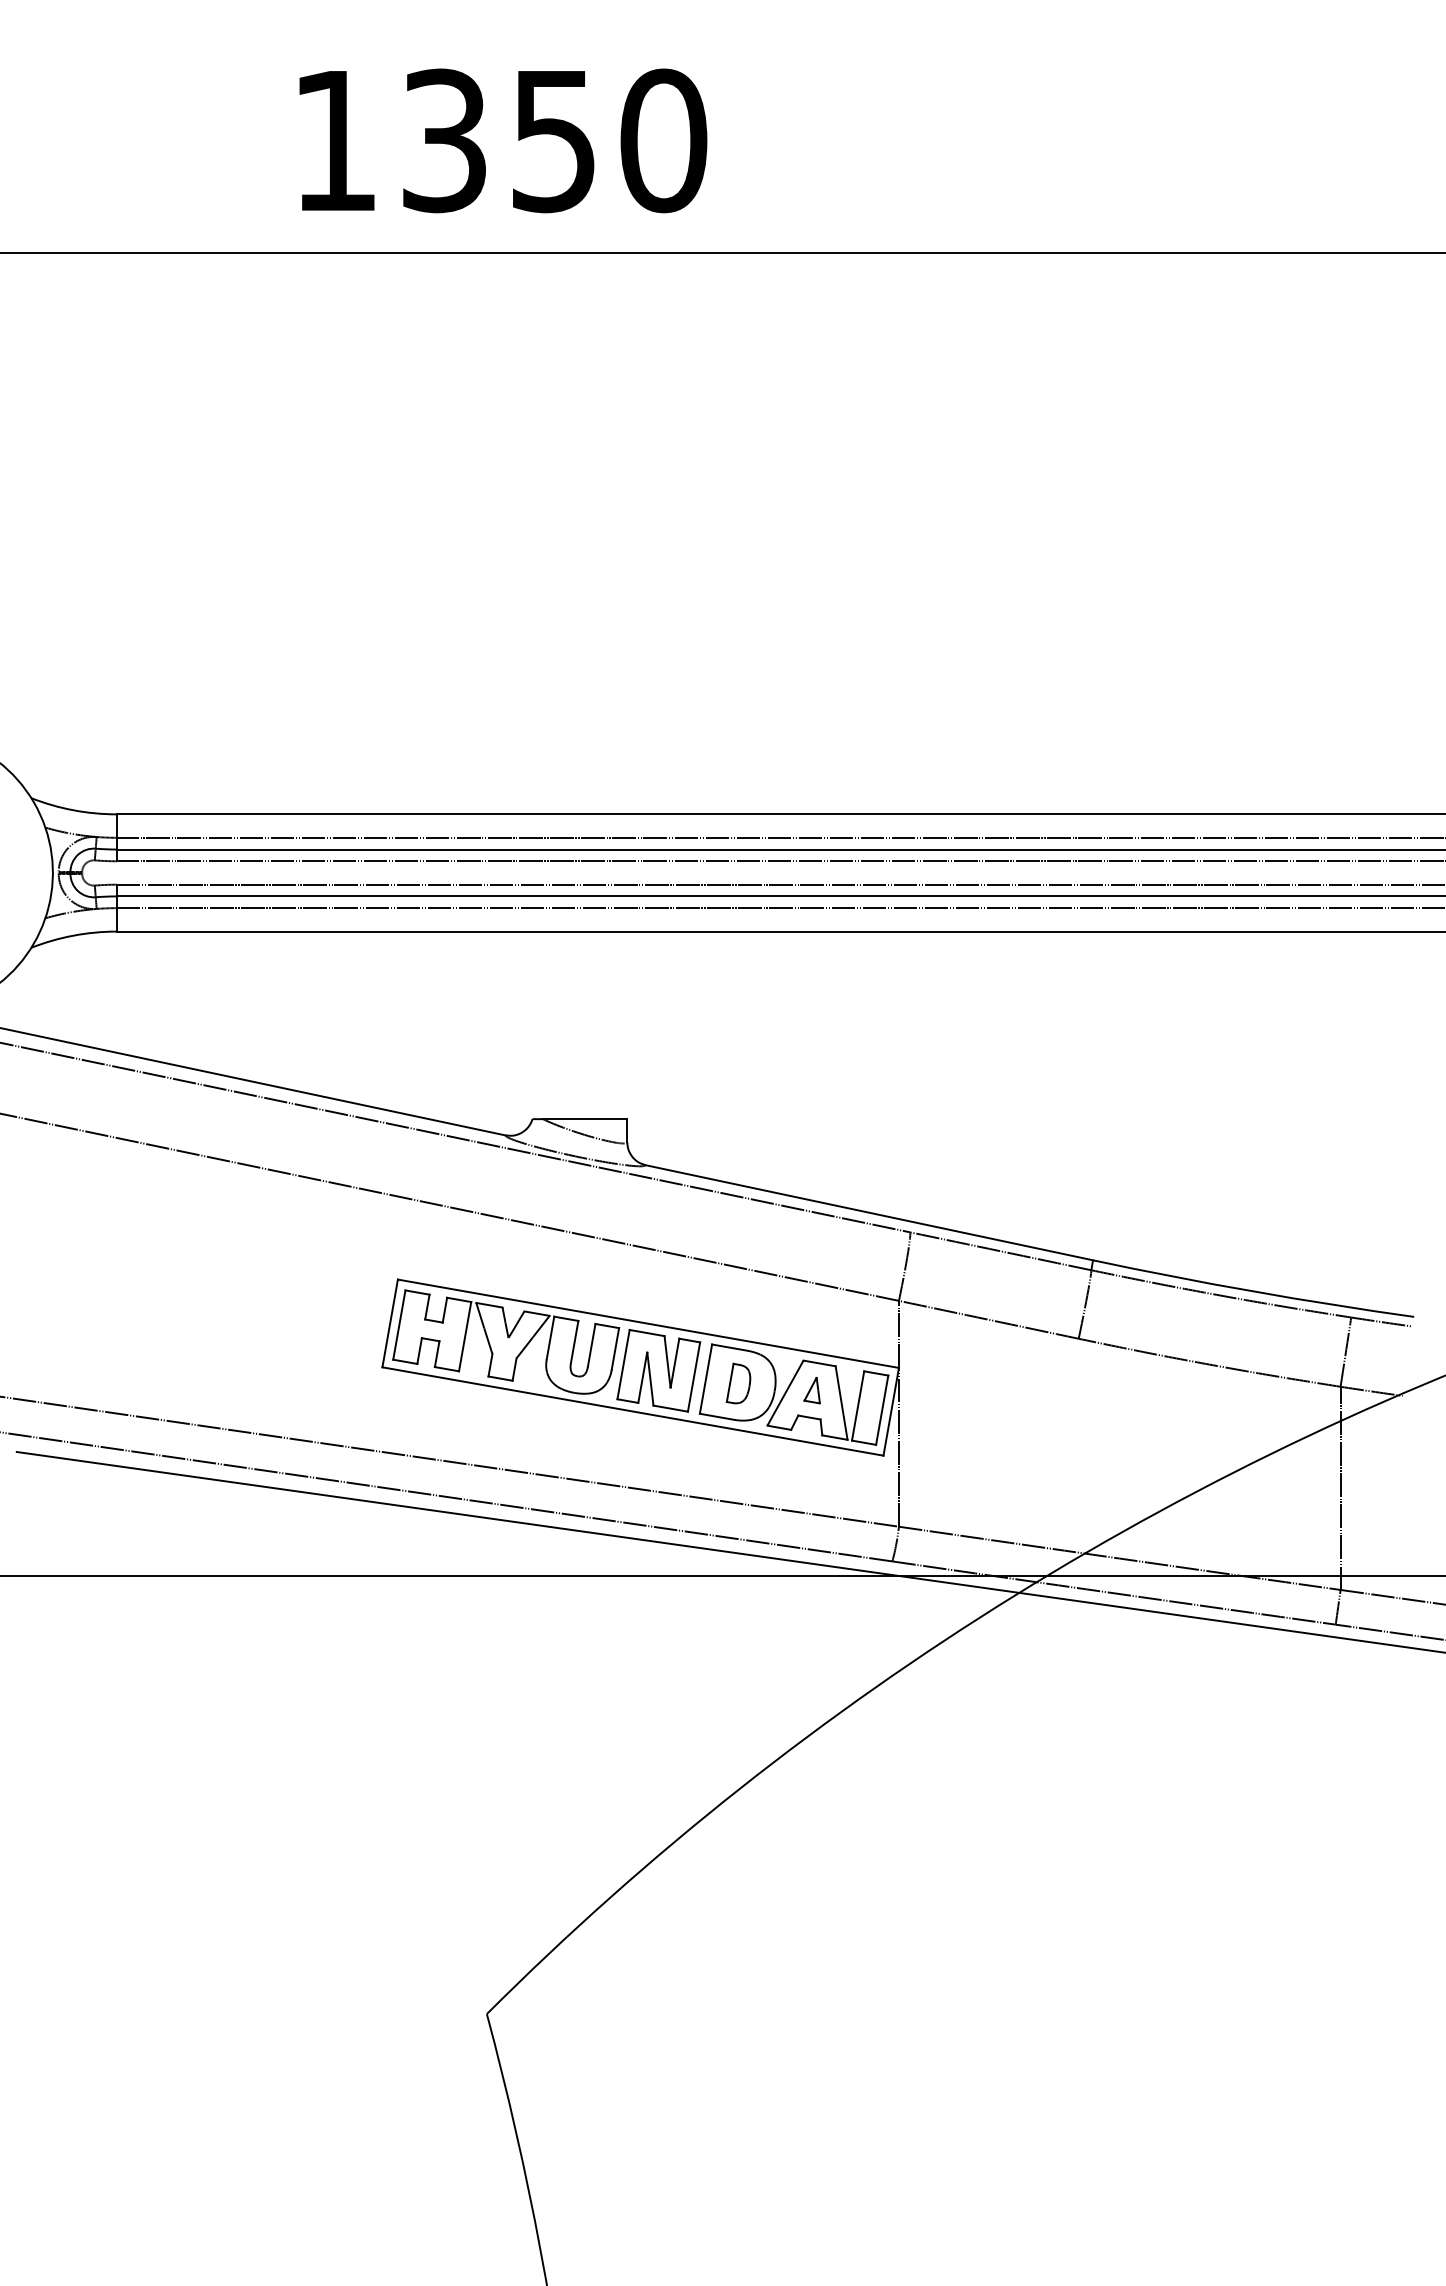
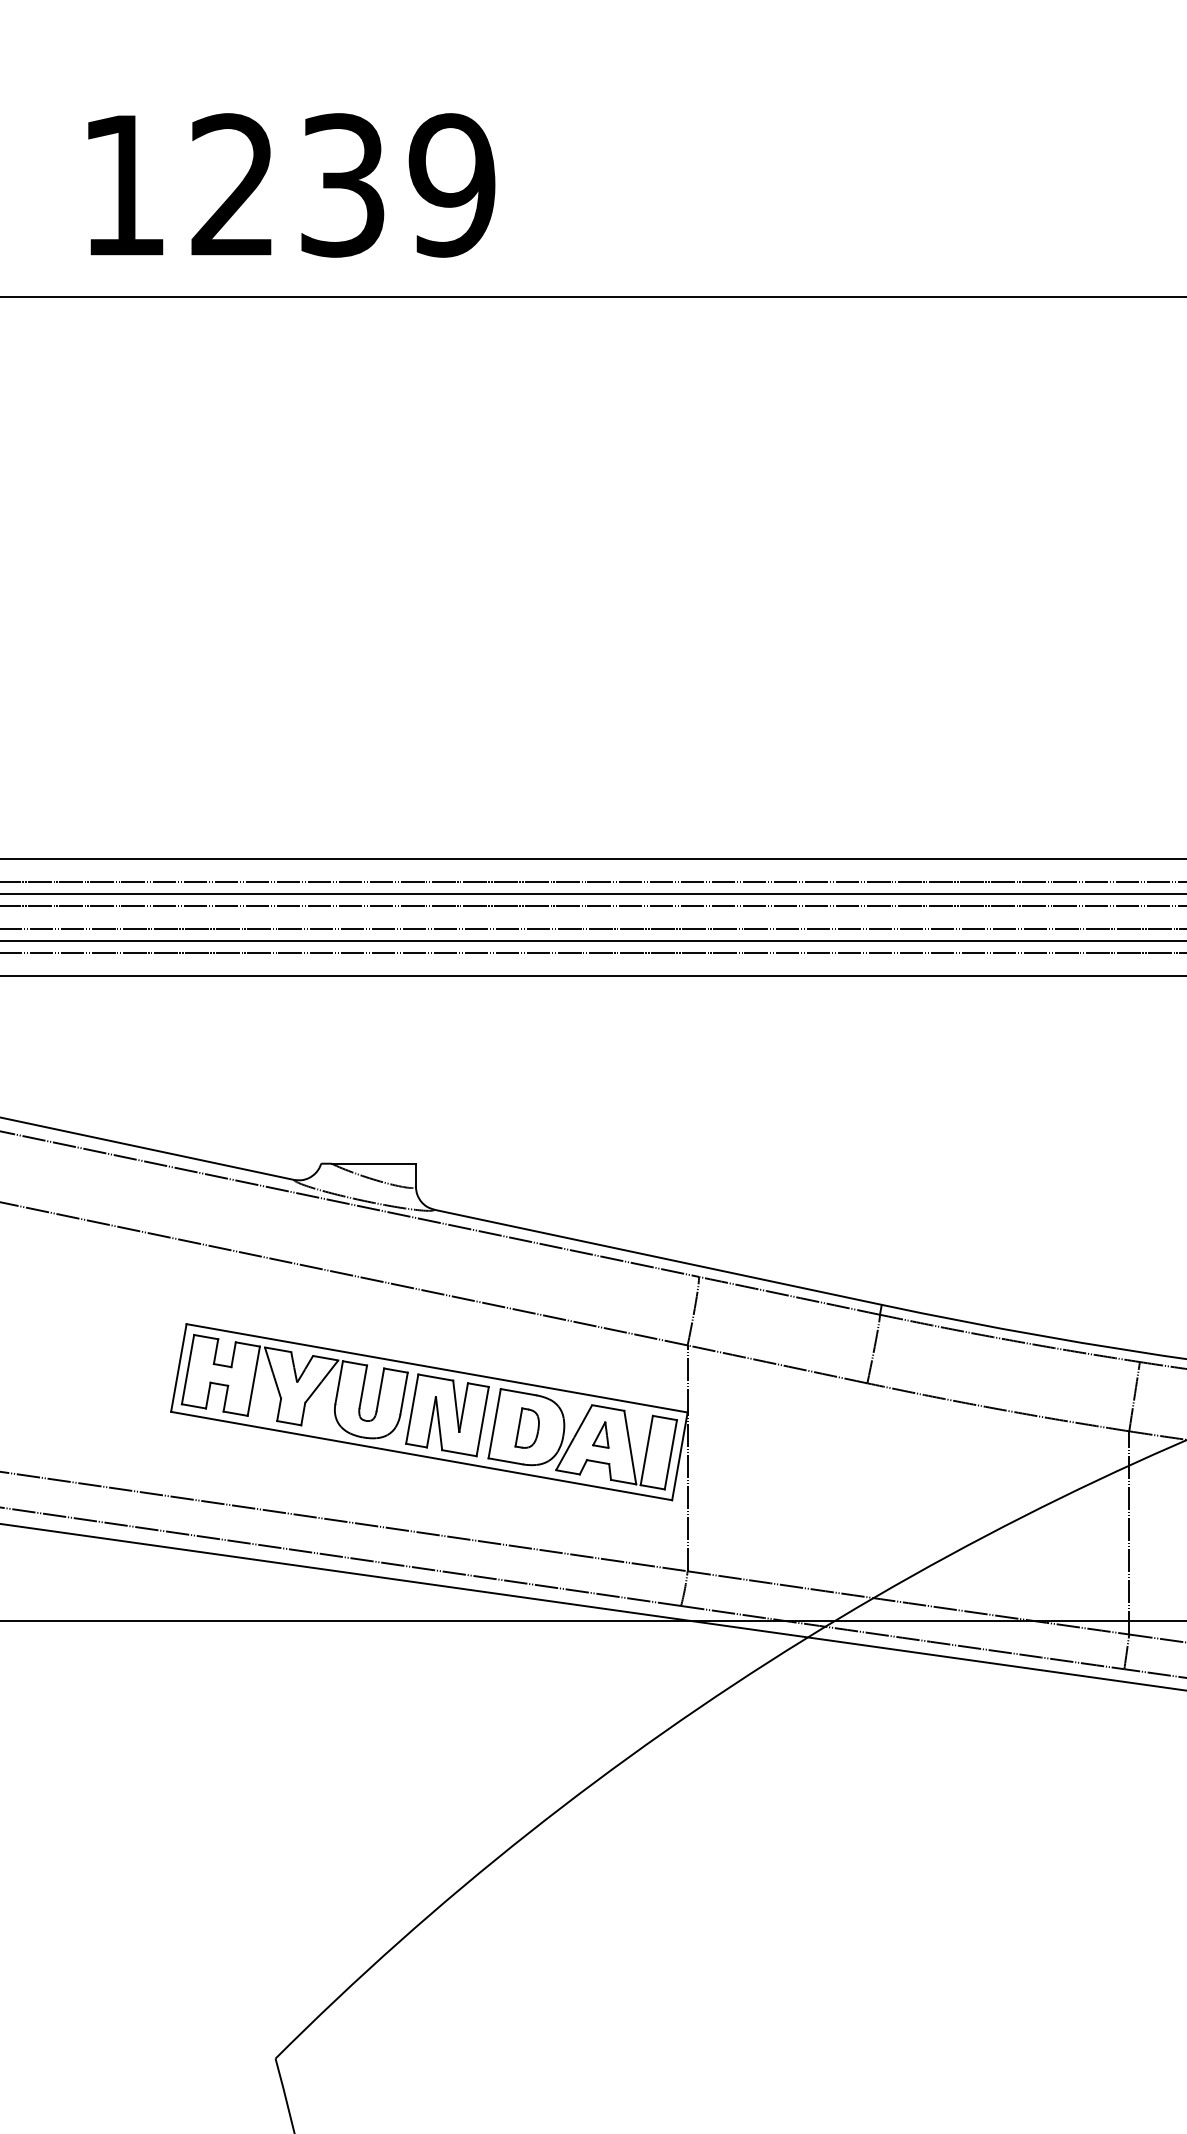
text: (554, 140) -> (343, 185), 1350 -> 1239

